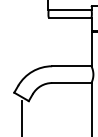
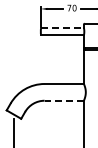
line: (71, 9) -> (63, 27), solid -> dashed
line: (72, 82) -> (64, 100), solid -> dashed

